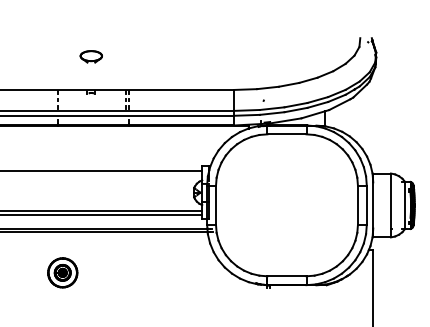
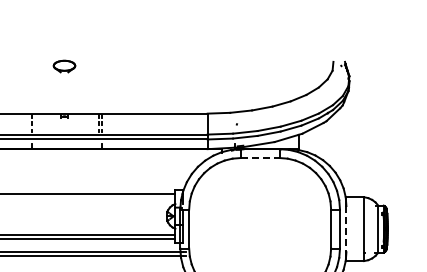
part: (90, 56) -> (63, 66), moved
line: (286, 134) -> (259, 158), solid -> dashed
line: (373, 205) -> (346, 229), solid -> dashed

